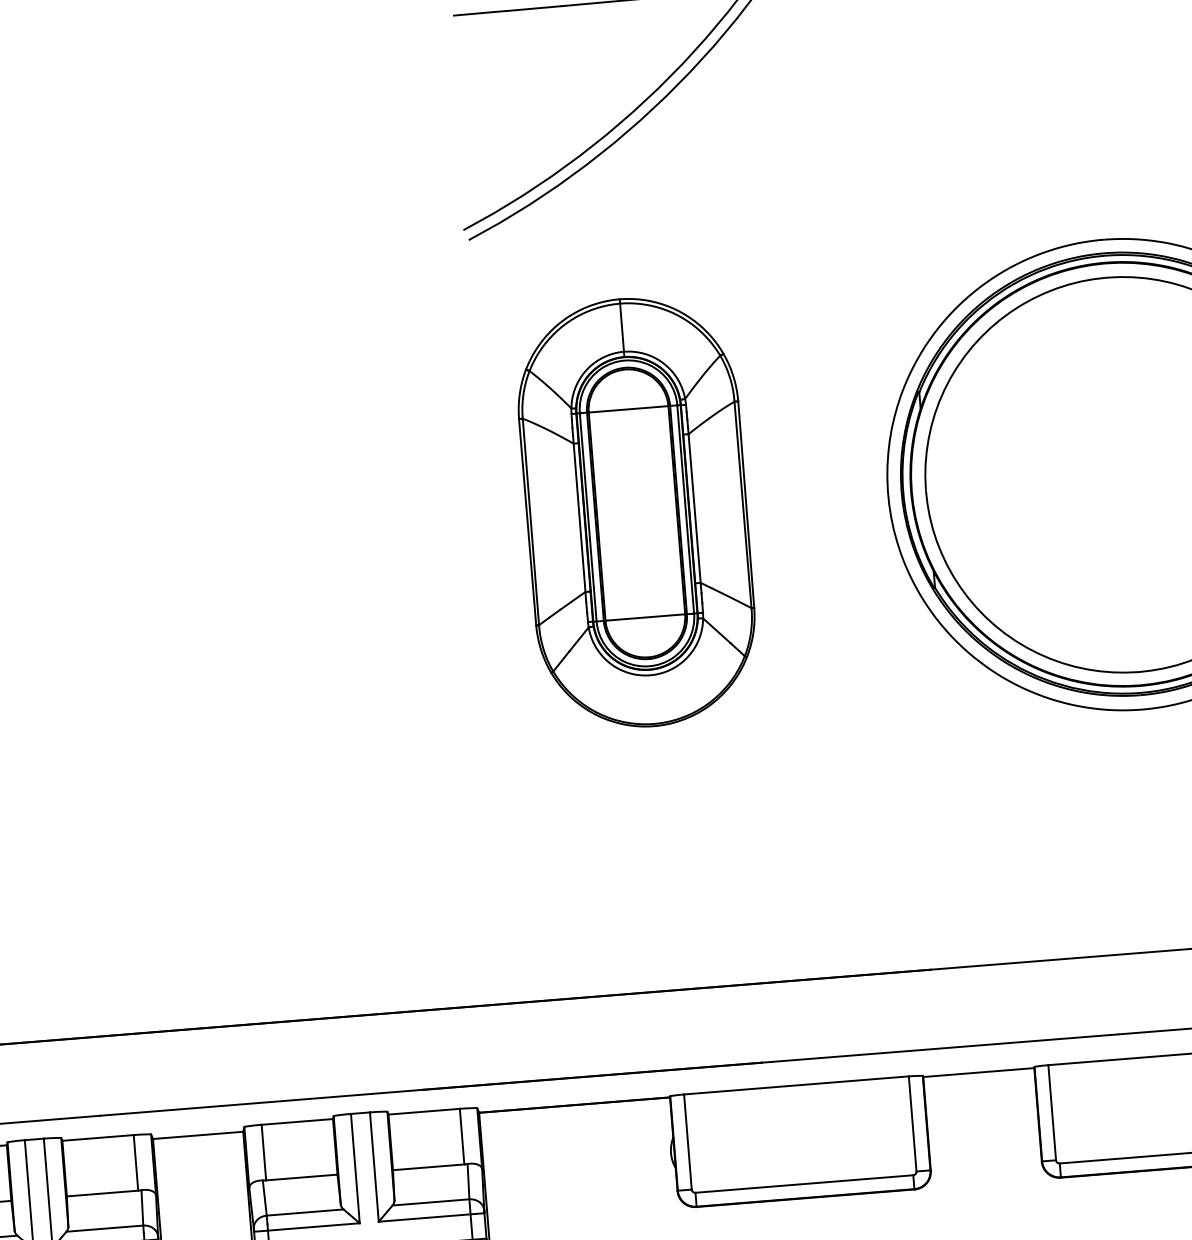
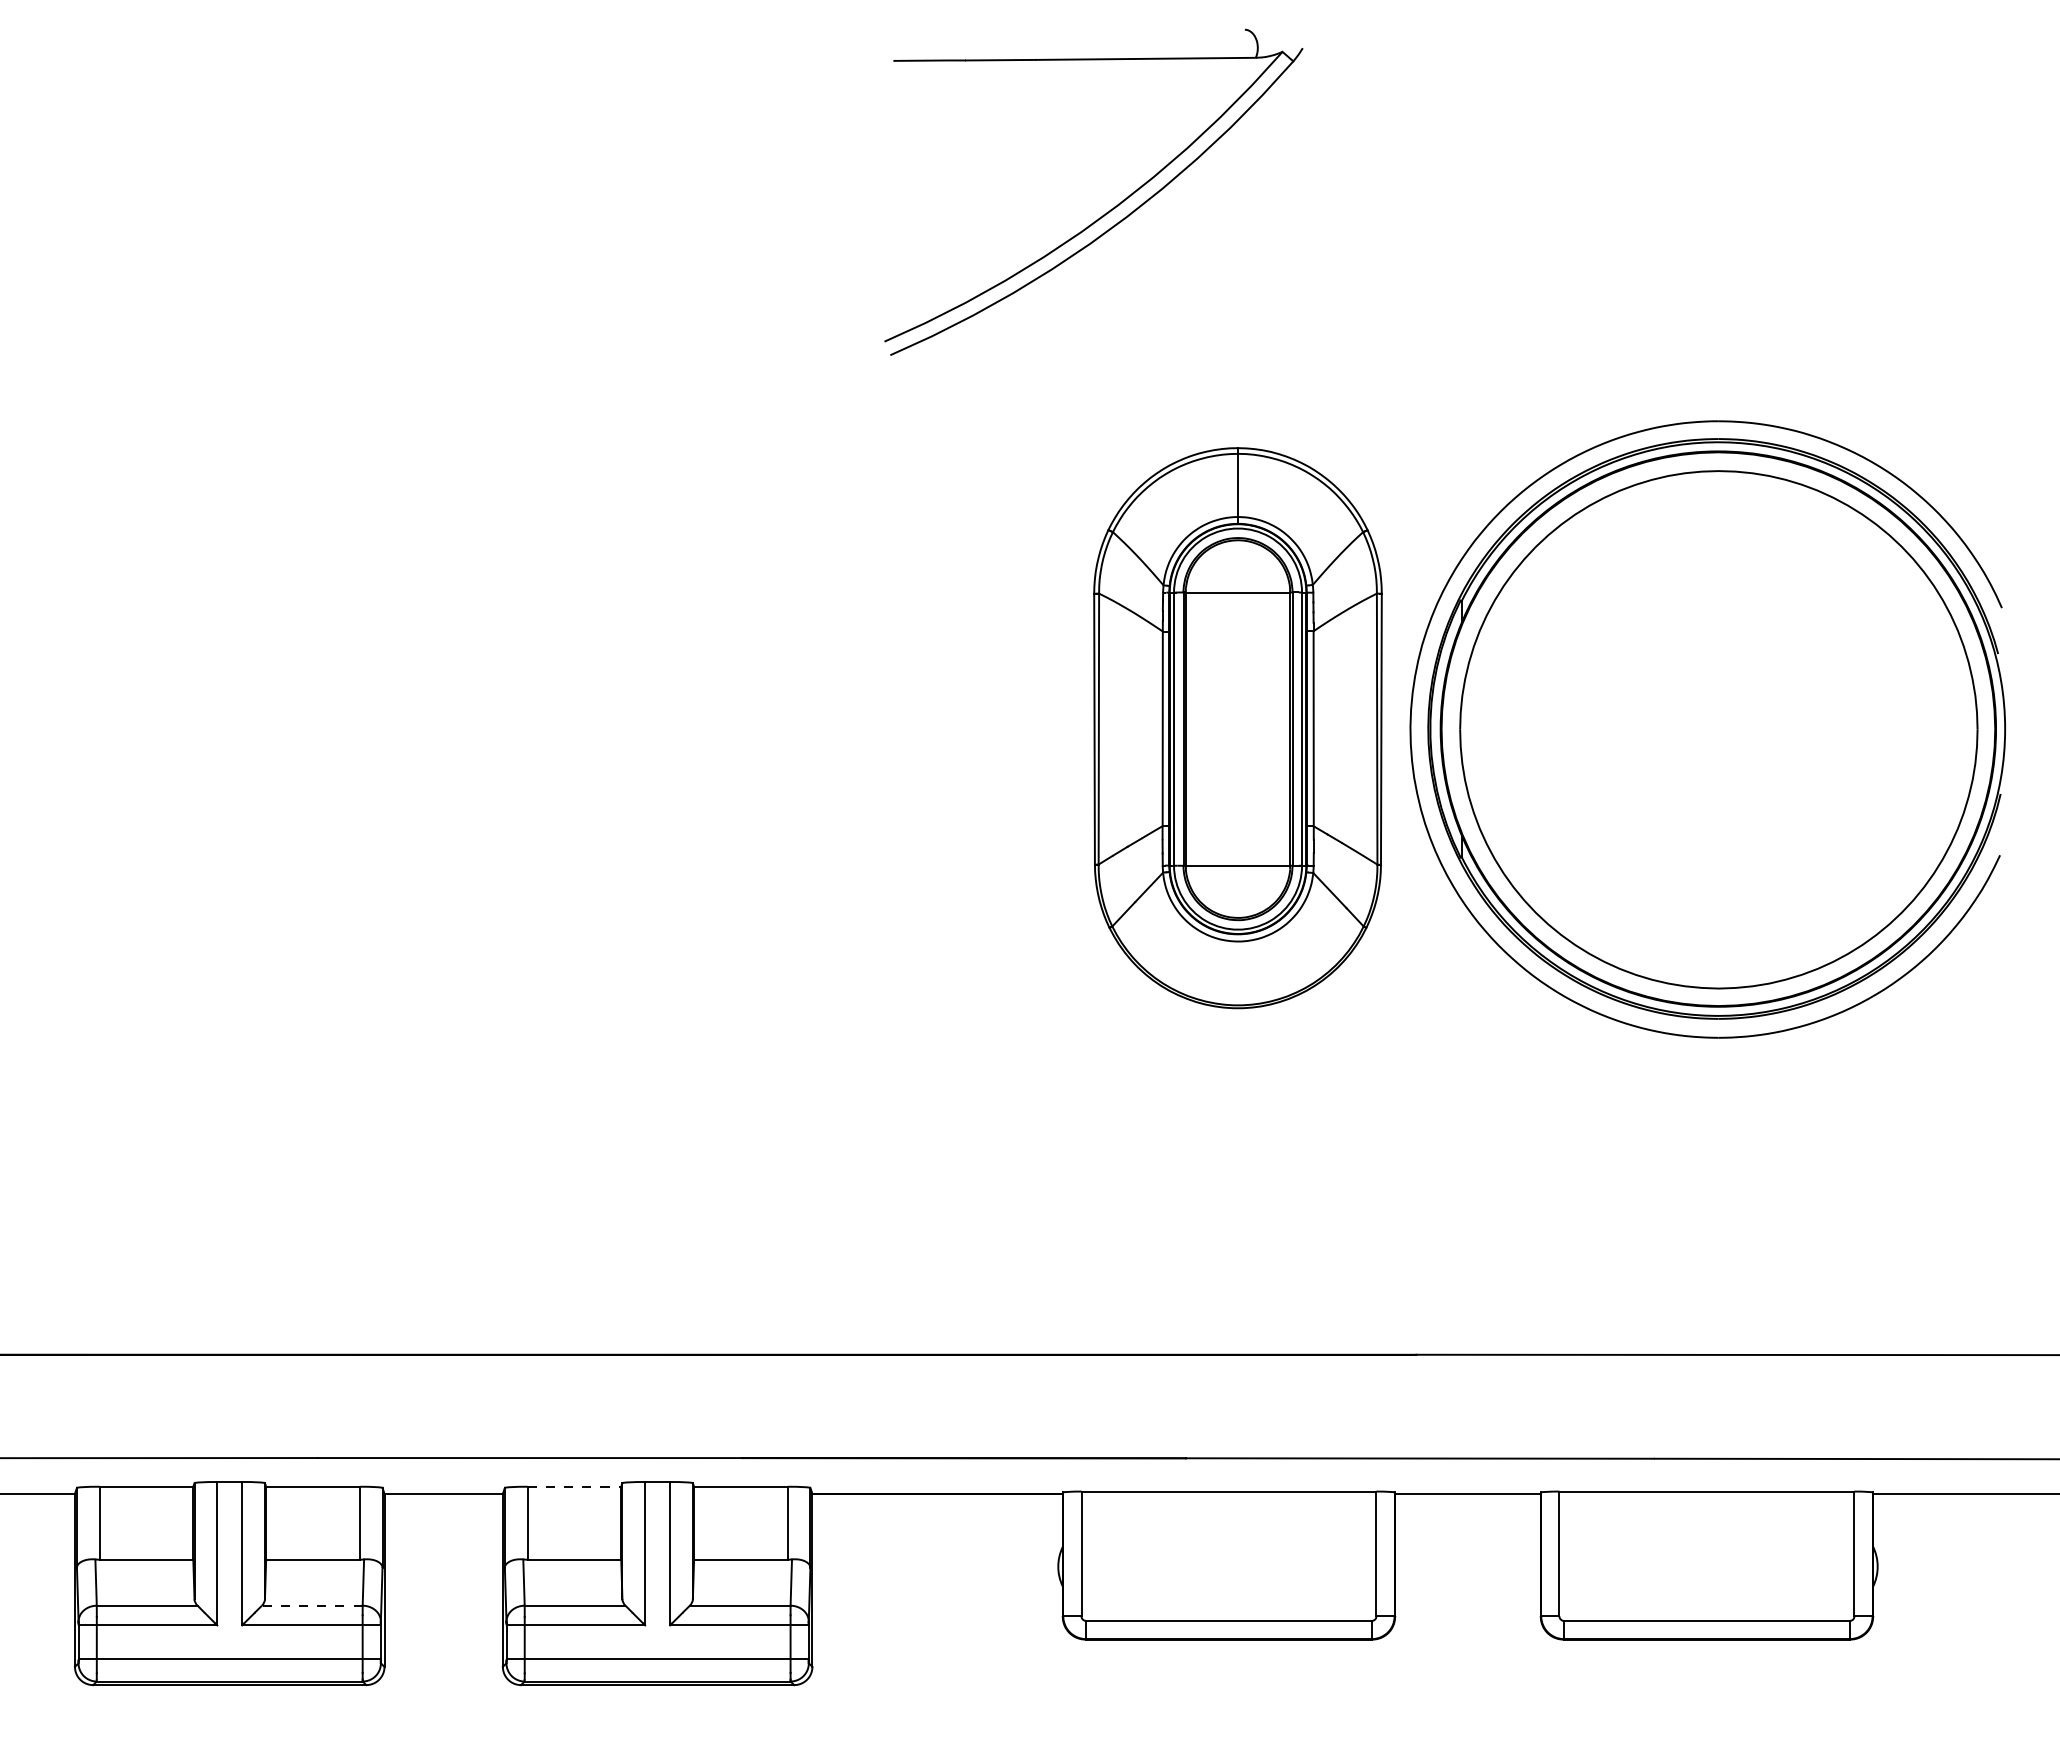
part: (636, 512) -> (1237, 728), moved
line: (297, 1121) -> (574, 1486), solid -> dashed
line: (104, 1228) -> (311, 1605), solid -> dashed

